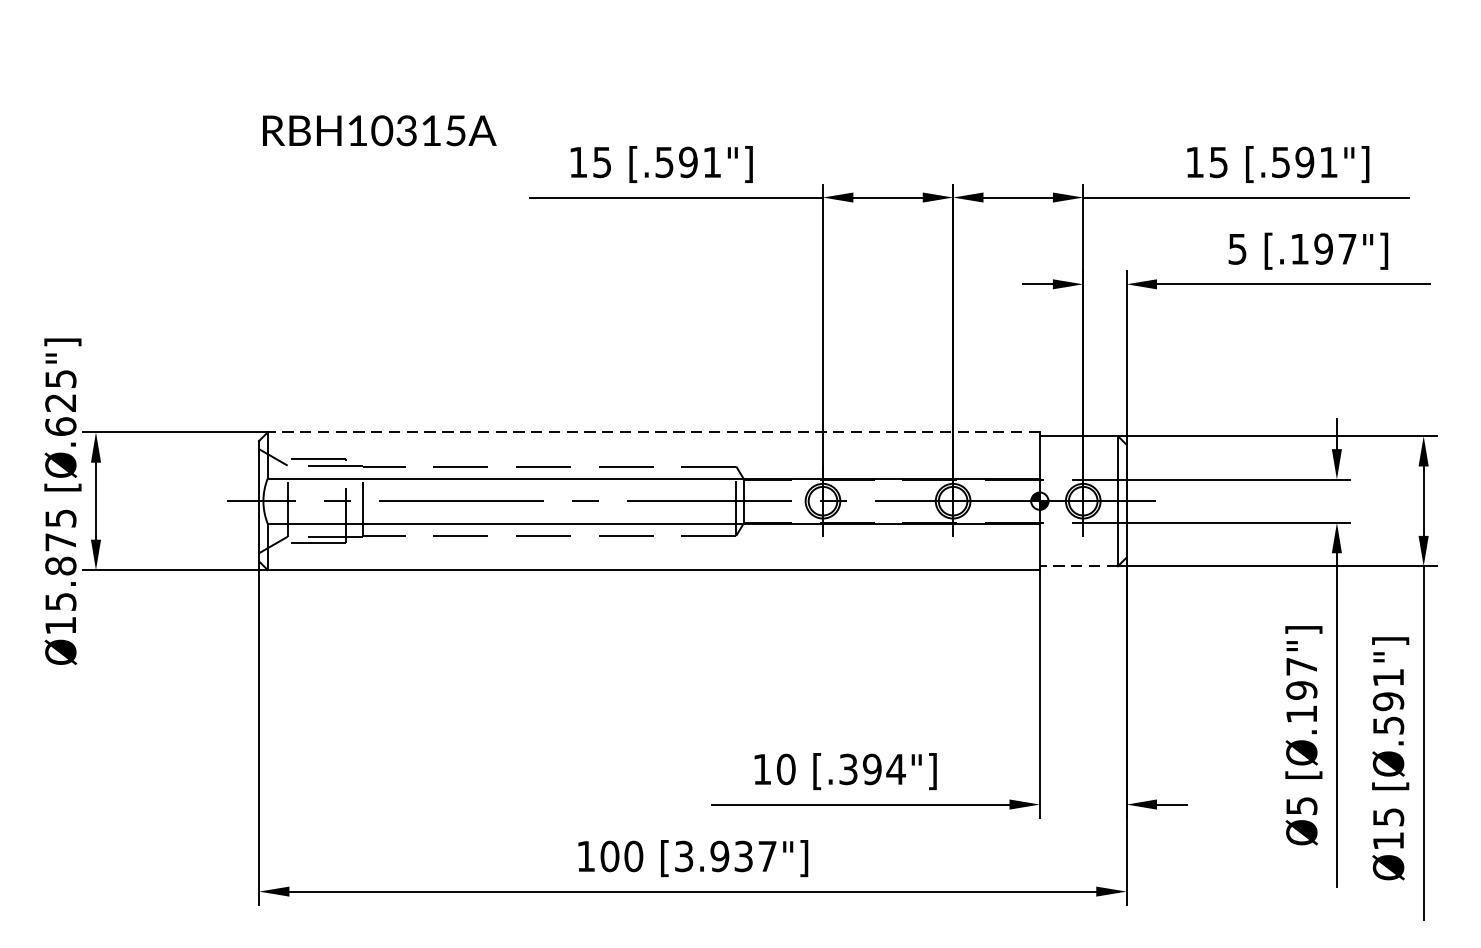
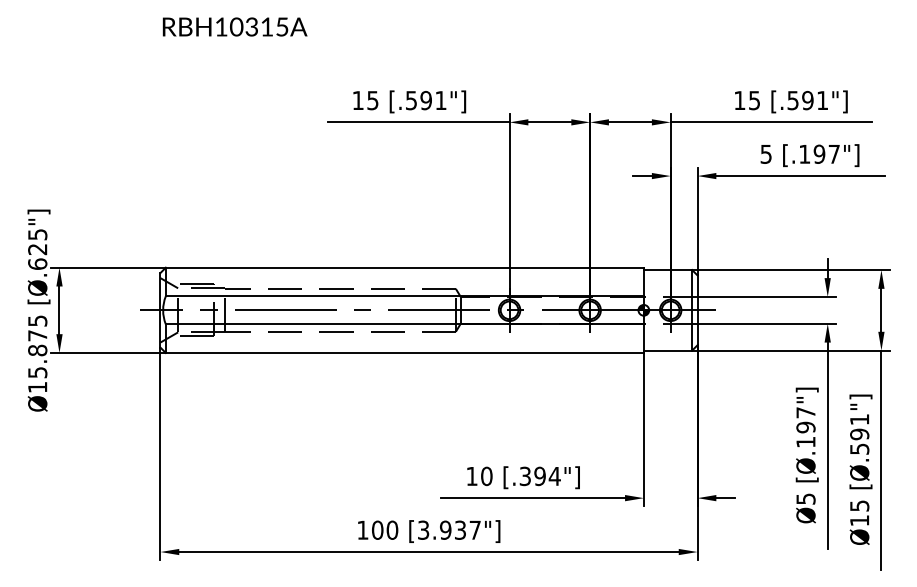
text: (378, 129) -> (234, 26), moved
line: (653, 432) -> (404, 267), dashed -> solid
line: (1078, 566) -> (667, 350), dashed -> solid

